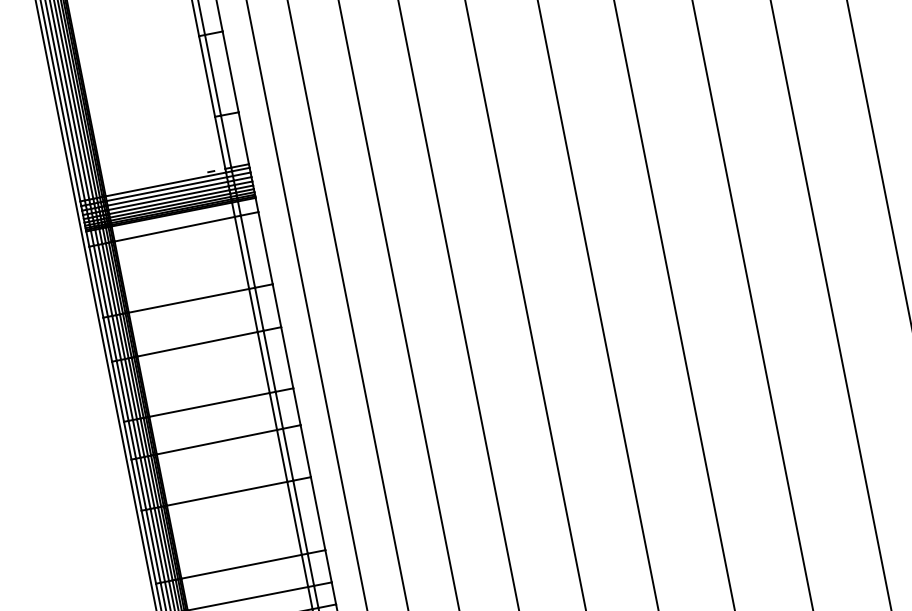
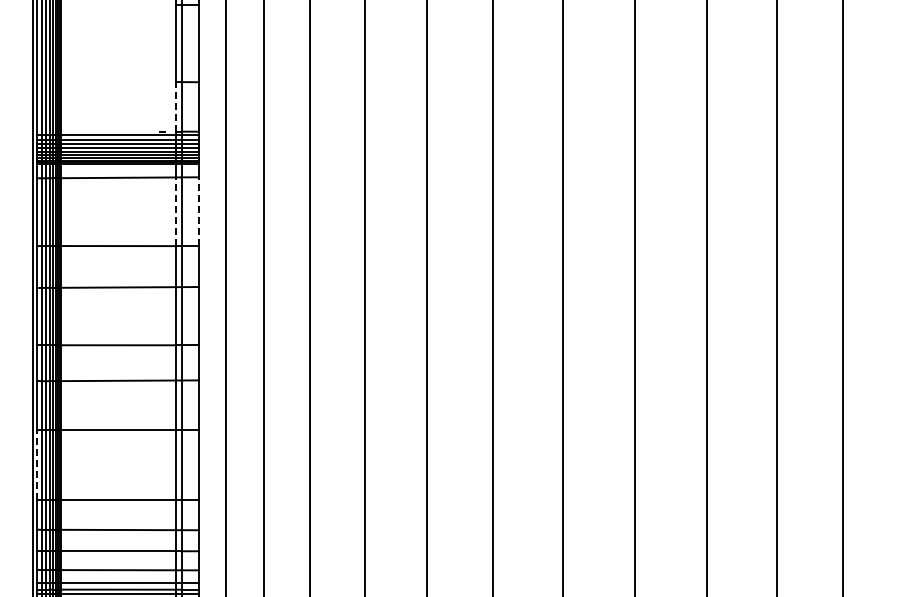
line: (220, 142) -> (176, 106), solid -> dashed
line: (265, 247) -> (198, 211), solid -> dashed
line: (242, 252) -> (176, 211), solid -> dashed
line: (149, 546) -> (37, 464), solid -> dashed

